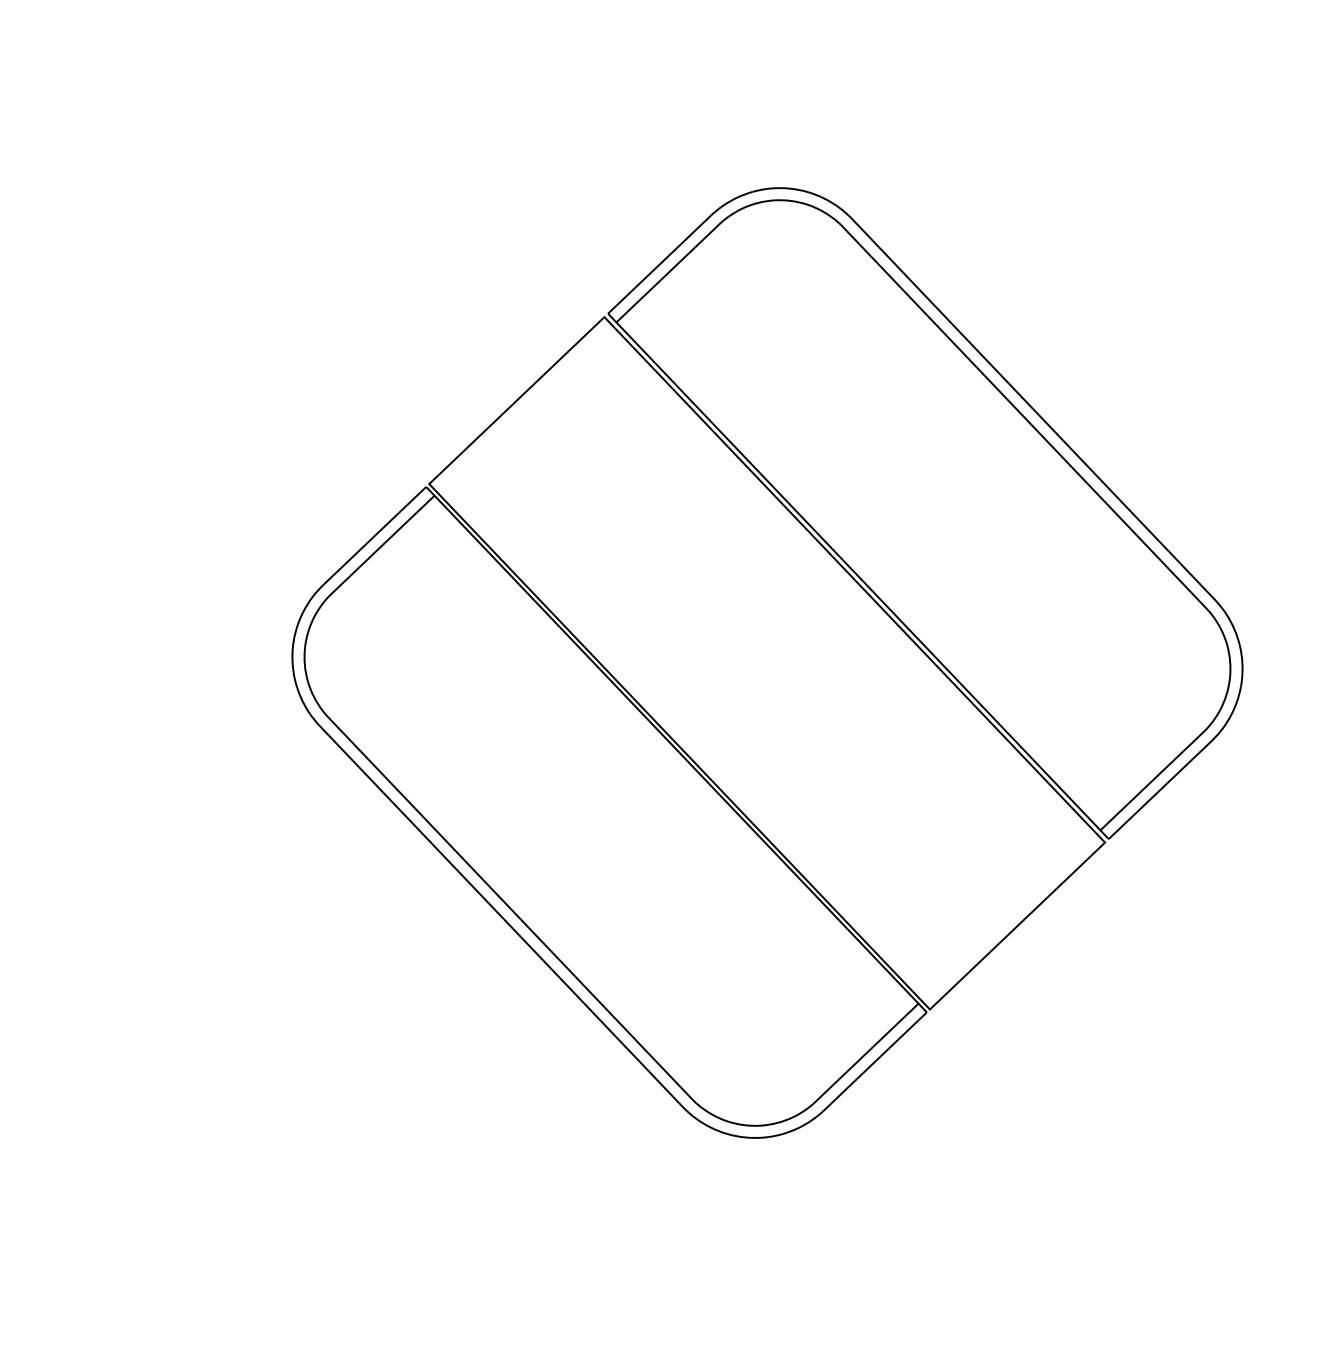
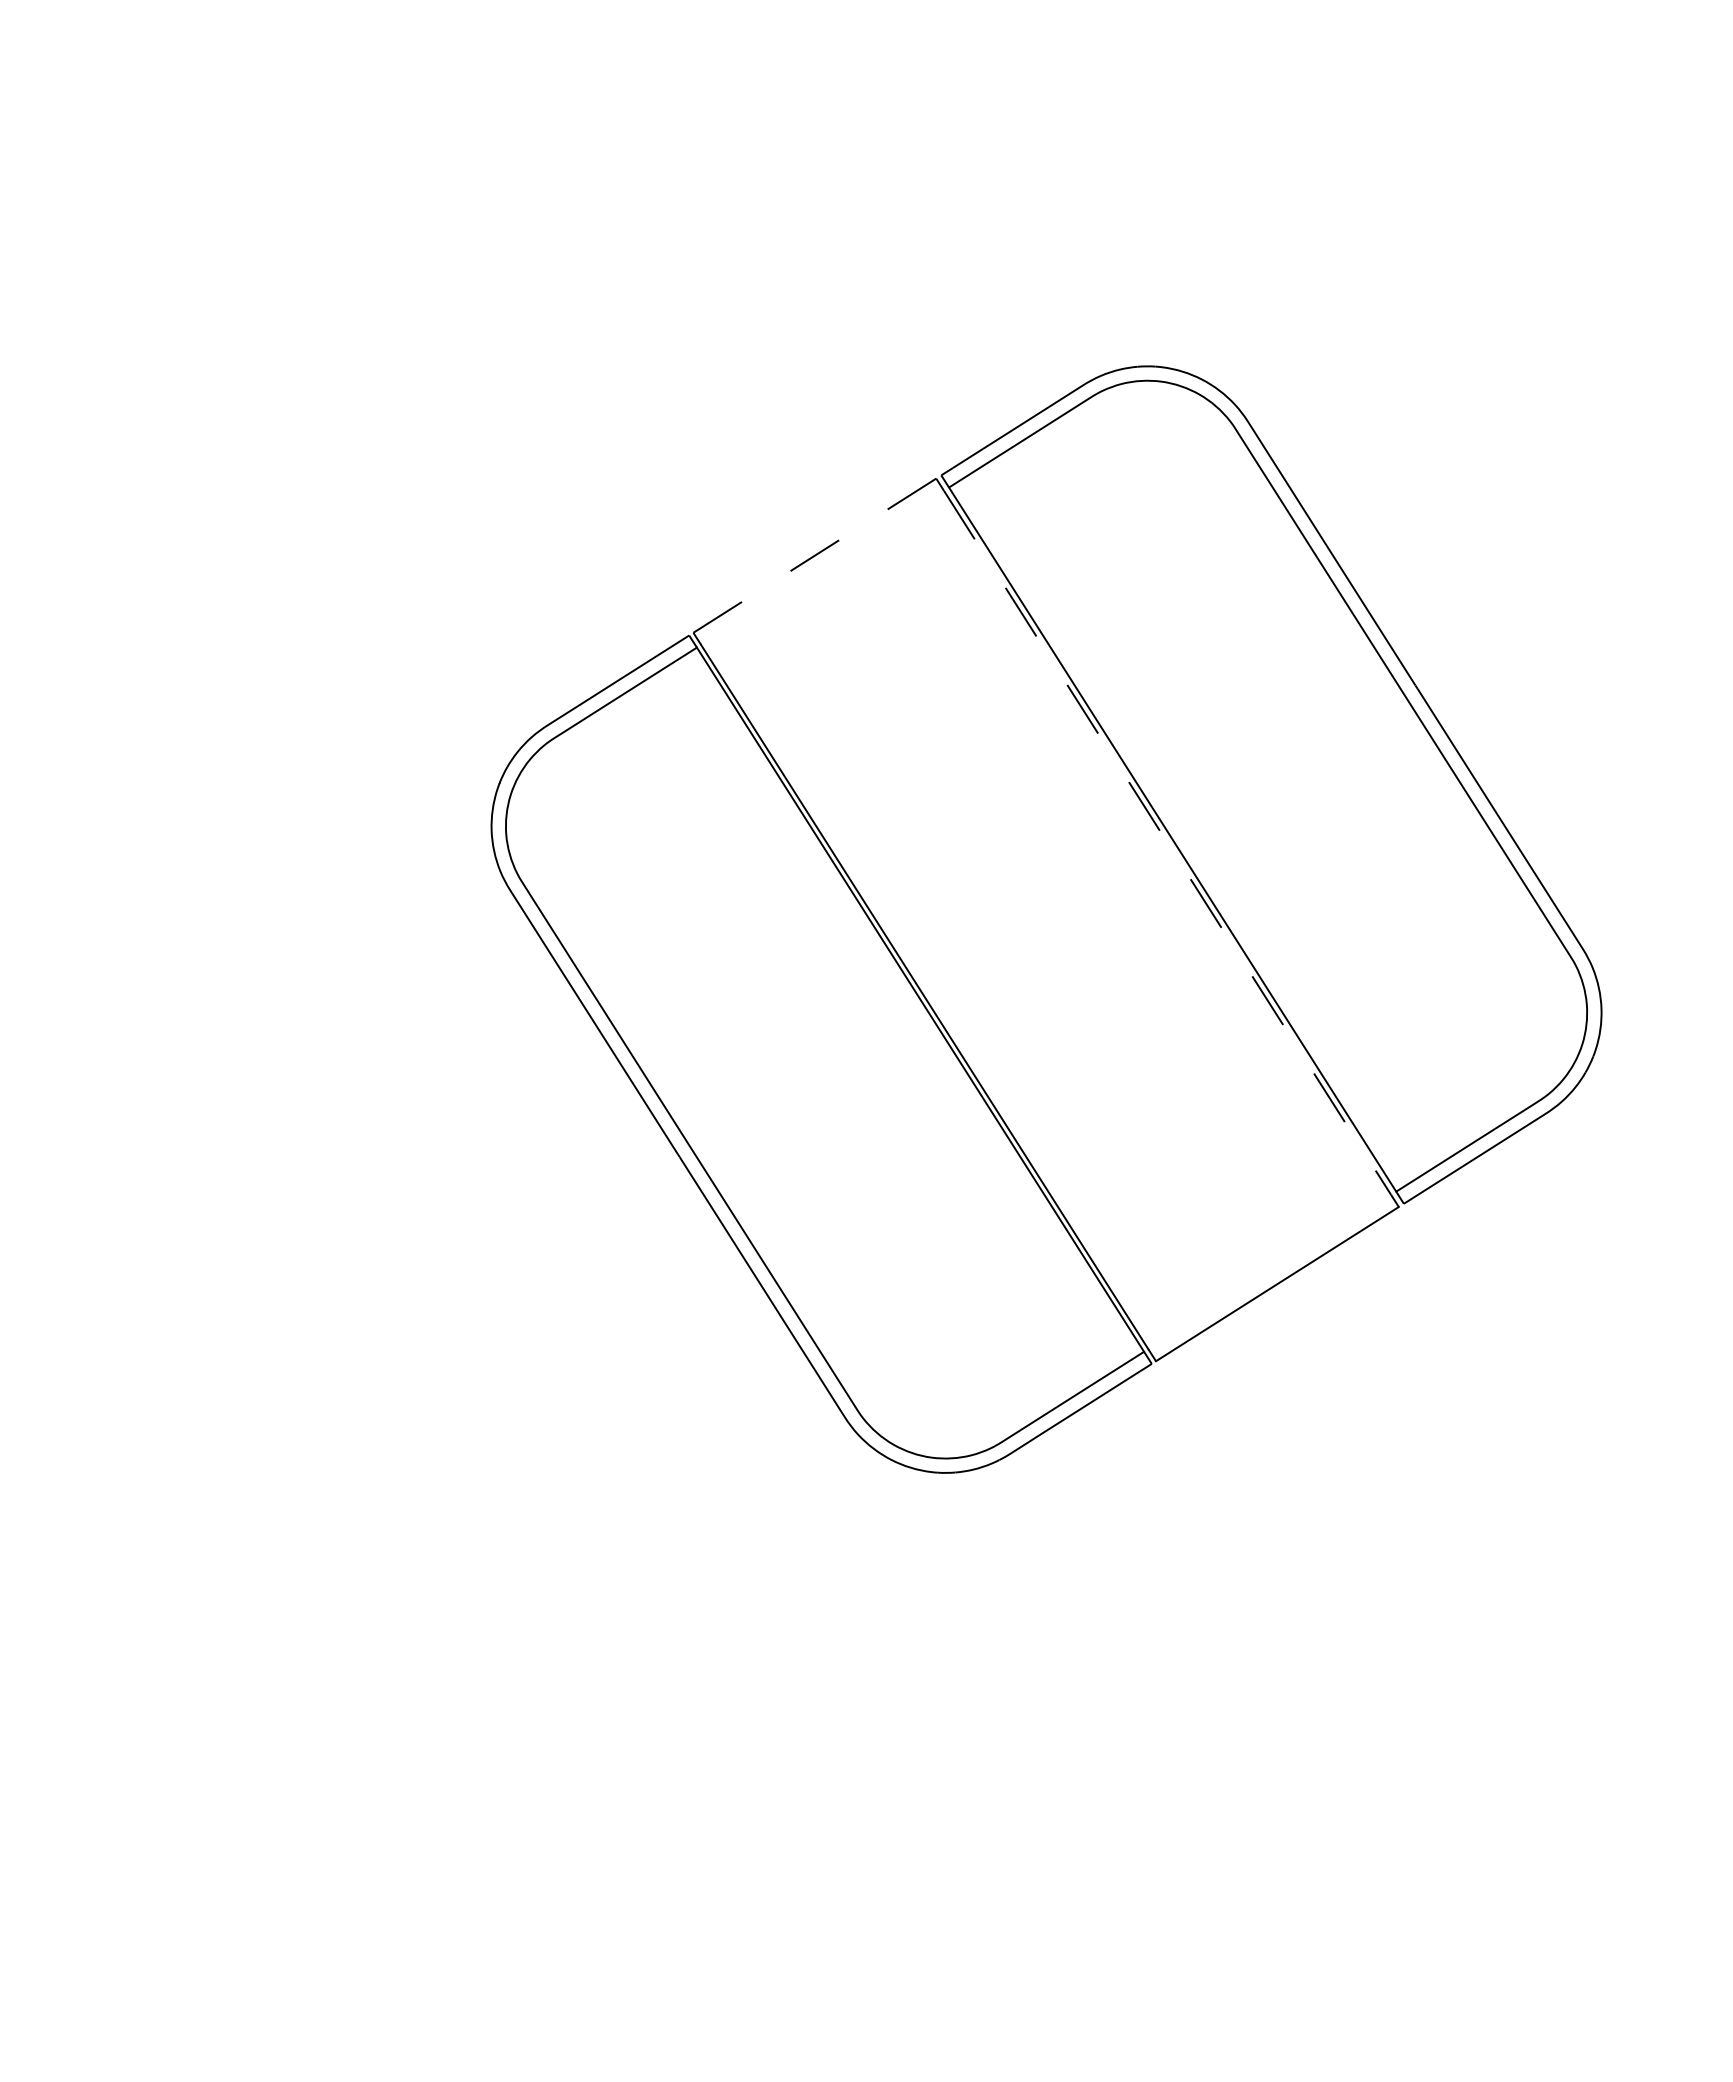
line: (516, 400) -> (814, 555), solid -> dashed
line: (854, 580) -> (1167, 843), solid -> dashed

